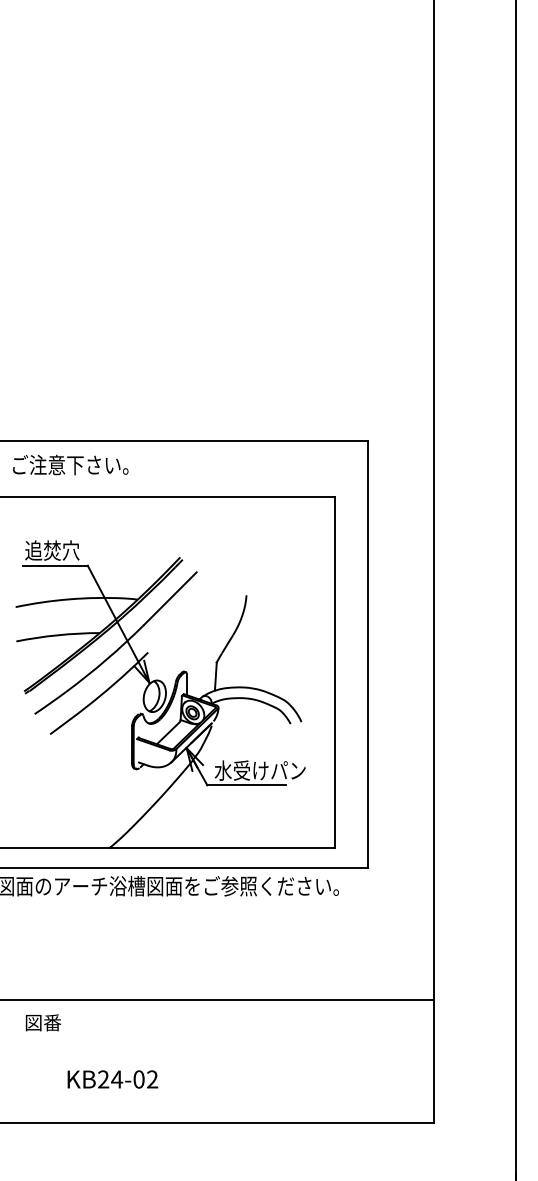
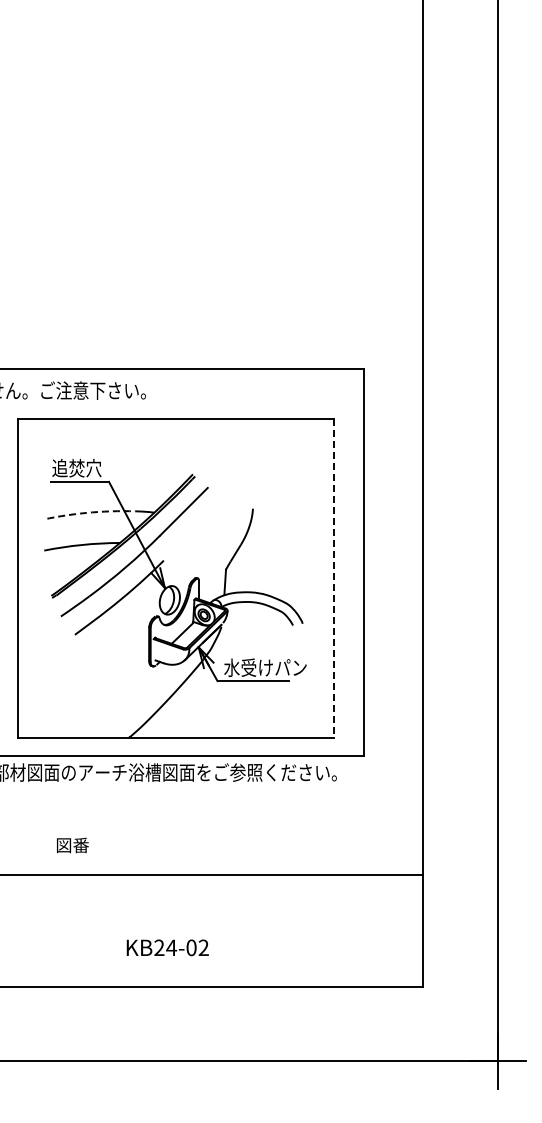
arc: (69, 599) -> (92, 512), solid -> dashed
line: (335, 673) -> (333, 579), solid -> dashed
text: (43, 1022) -> (72, 845), moved
text: (112, 1079) -> (167, 947), moved

